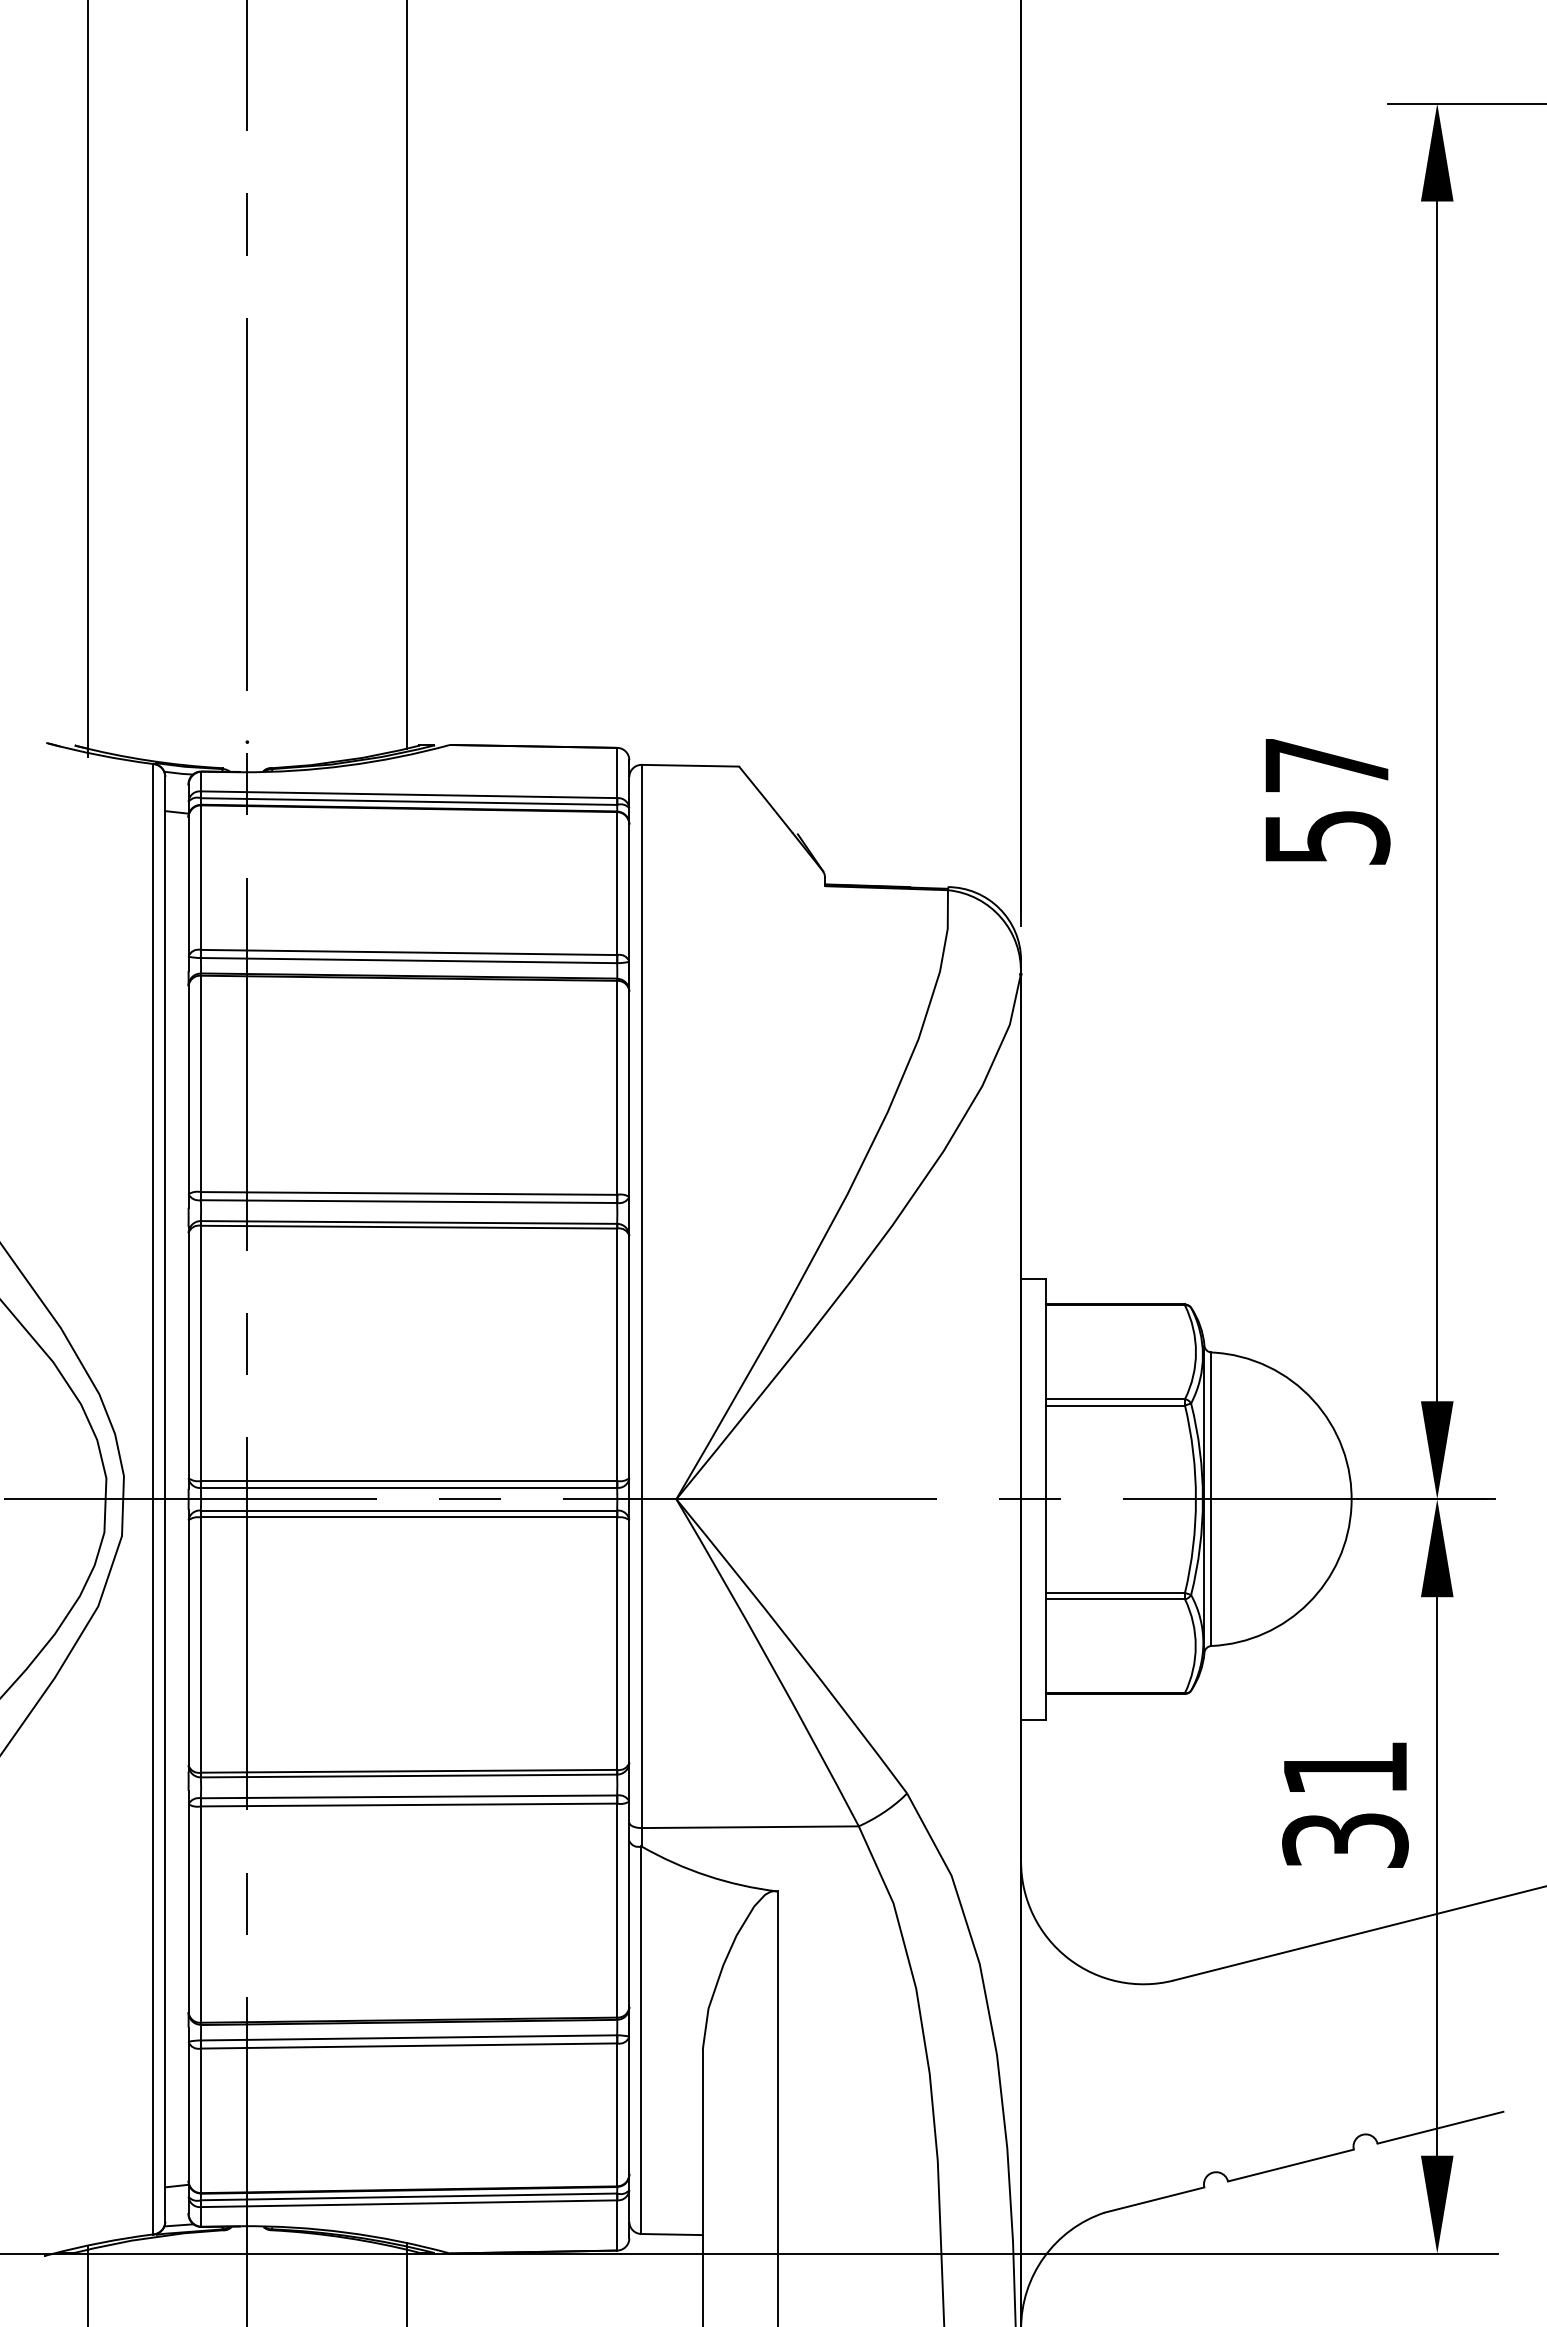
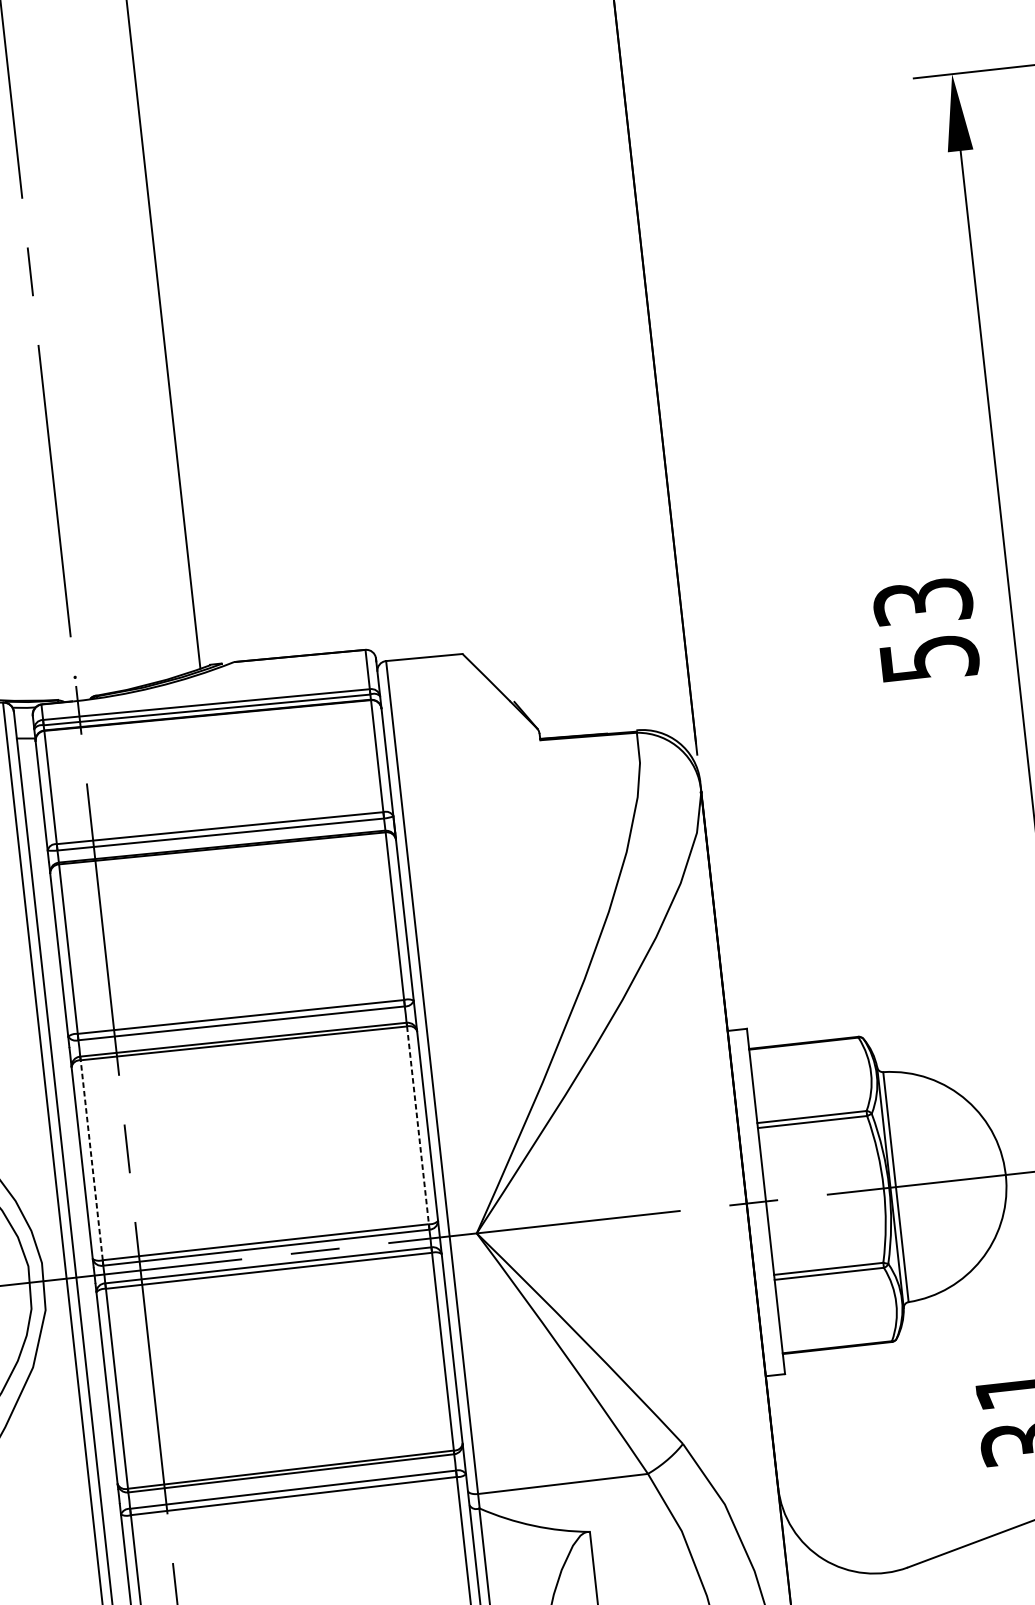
text: (1326, 765) -> (922, 602), 57 -> 53
line: (201, 1353) -> (92, 1160), solid -> dashed
line: (617, 1355) -> (418, 1125), solid -> dashed

